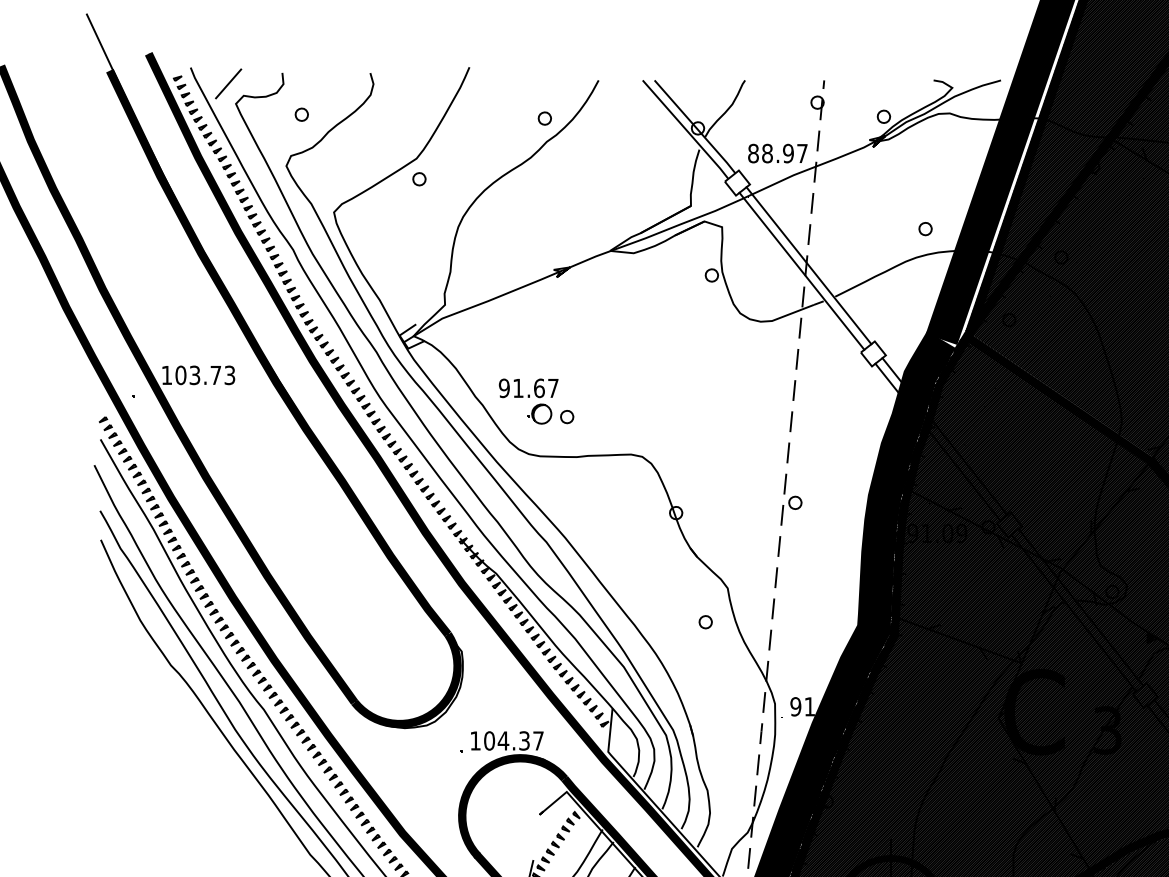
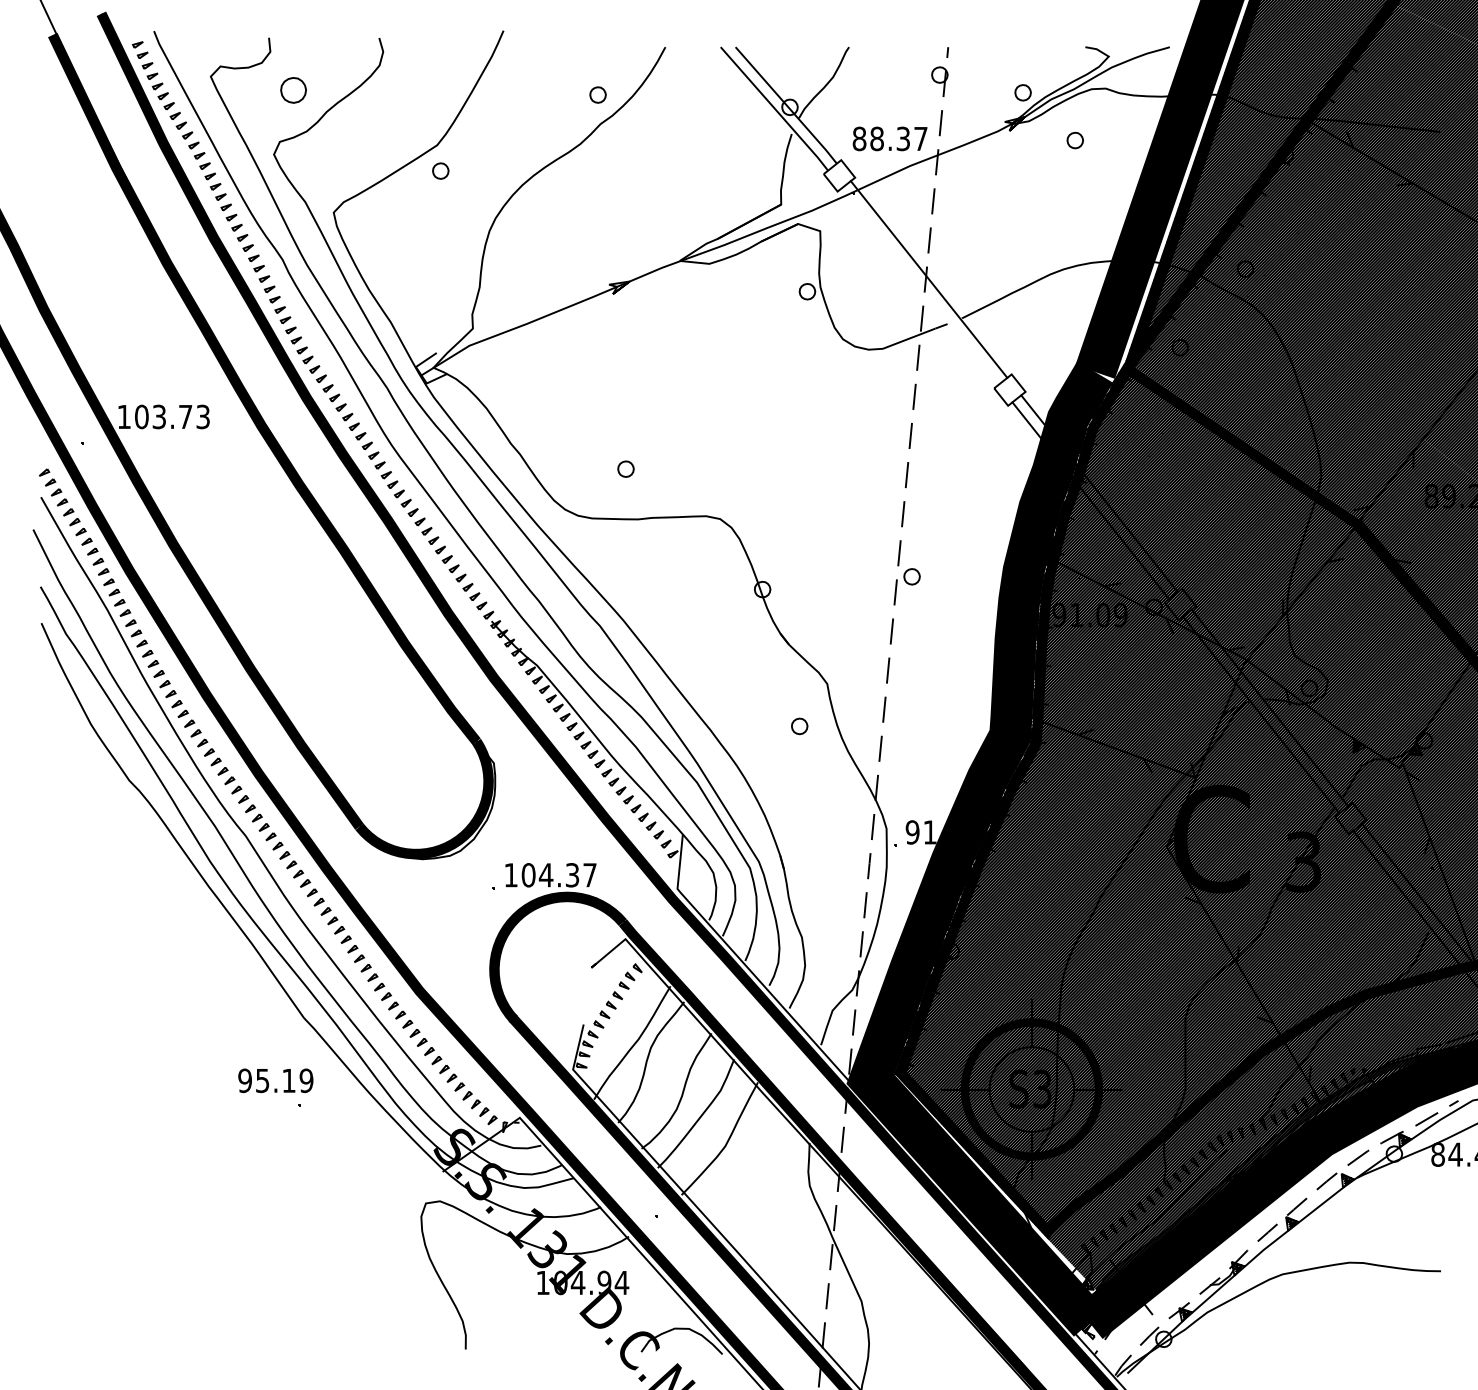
line: (228, 83) -> (201, 51), removed
part: (301, 114) -> (292, 89), size x1.6
text: (788, 153) -> (903, 138), 88.97 -> 88.37
part: (924, 229) -> (1074, 140), moved
line: (802, 271) -> (920, 286), removed
part: (528, 401) -> (577, 449), removed

